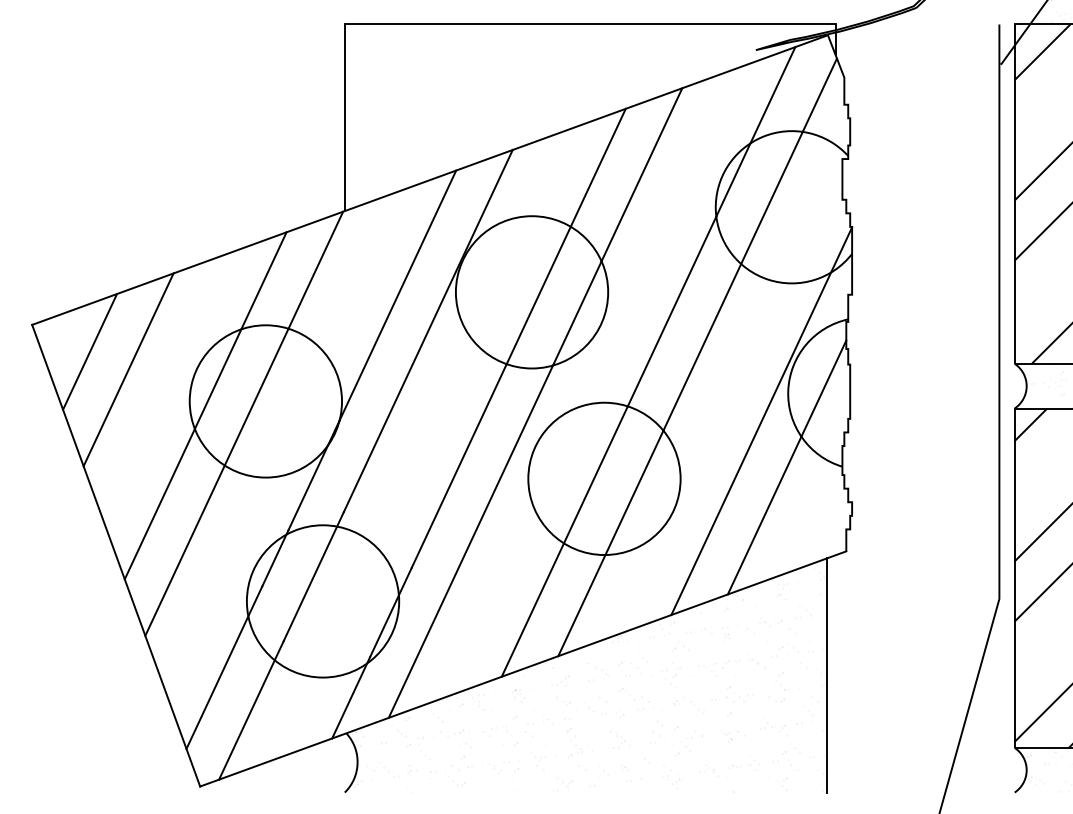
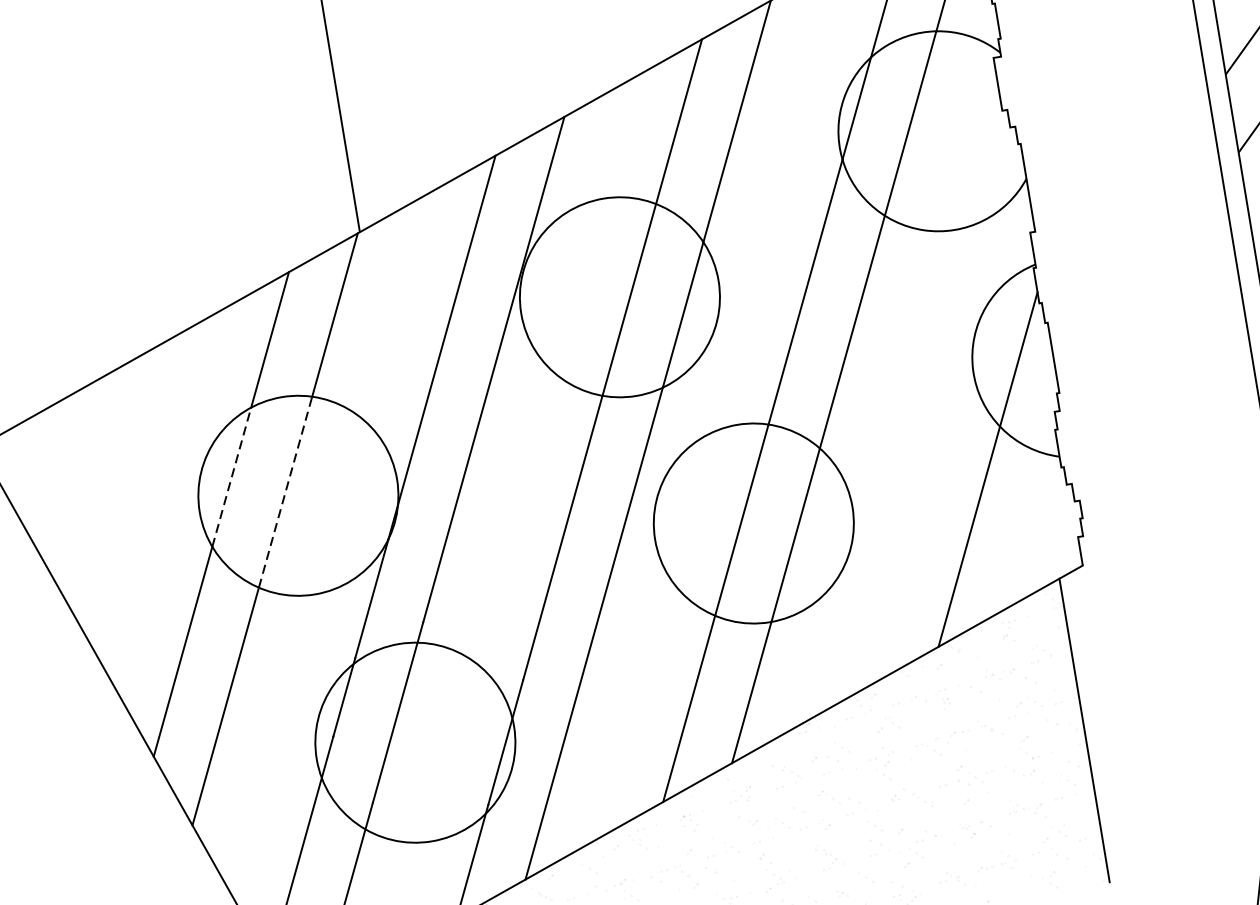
line: (90, 351) -> (60, 468), removed
line: (128, 369) -> (113, 483), removed
line: (218, 379) -> (232, 477), solid -> dashed
line: (256, 396) -> (285, 491), solid -> dashed
line: (761, 421) -> (945, 415), removed

